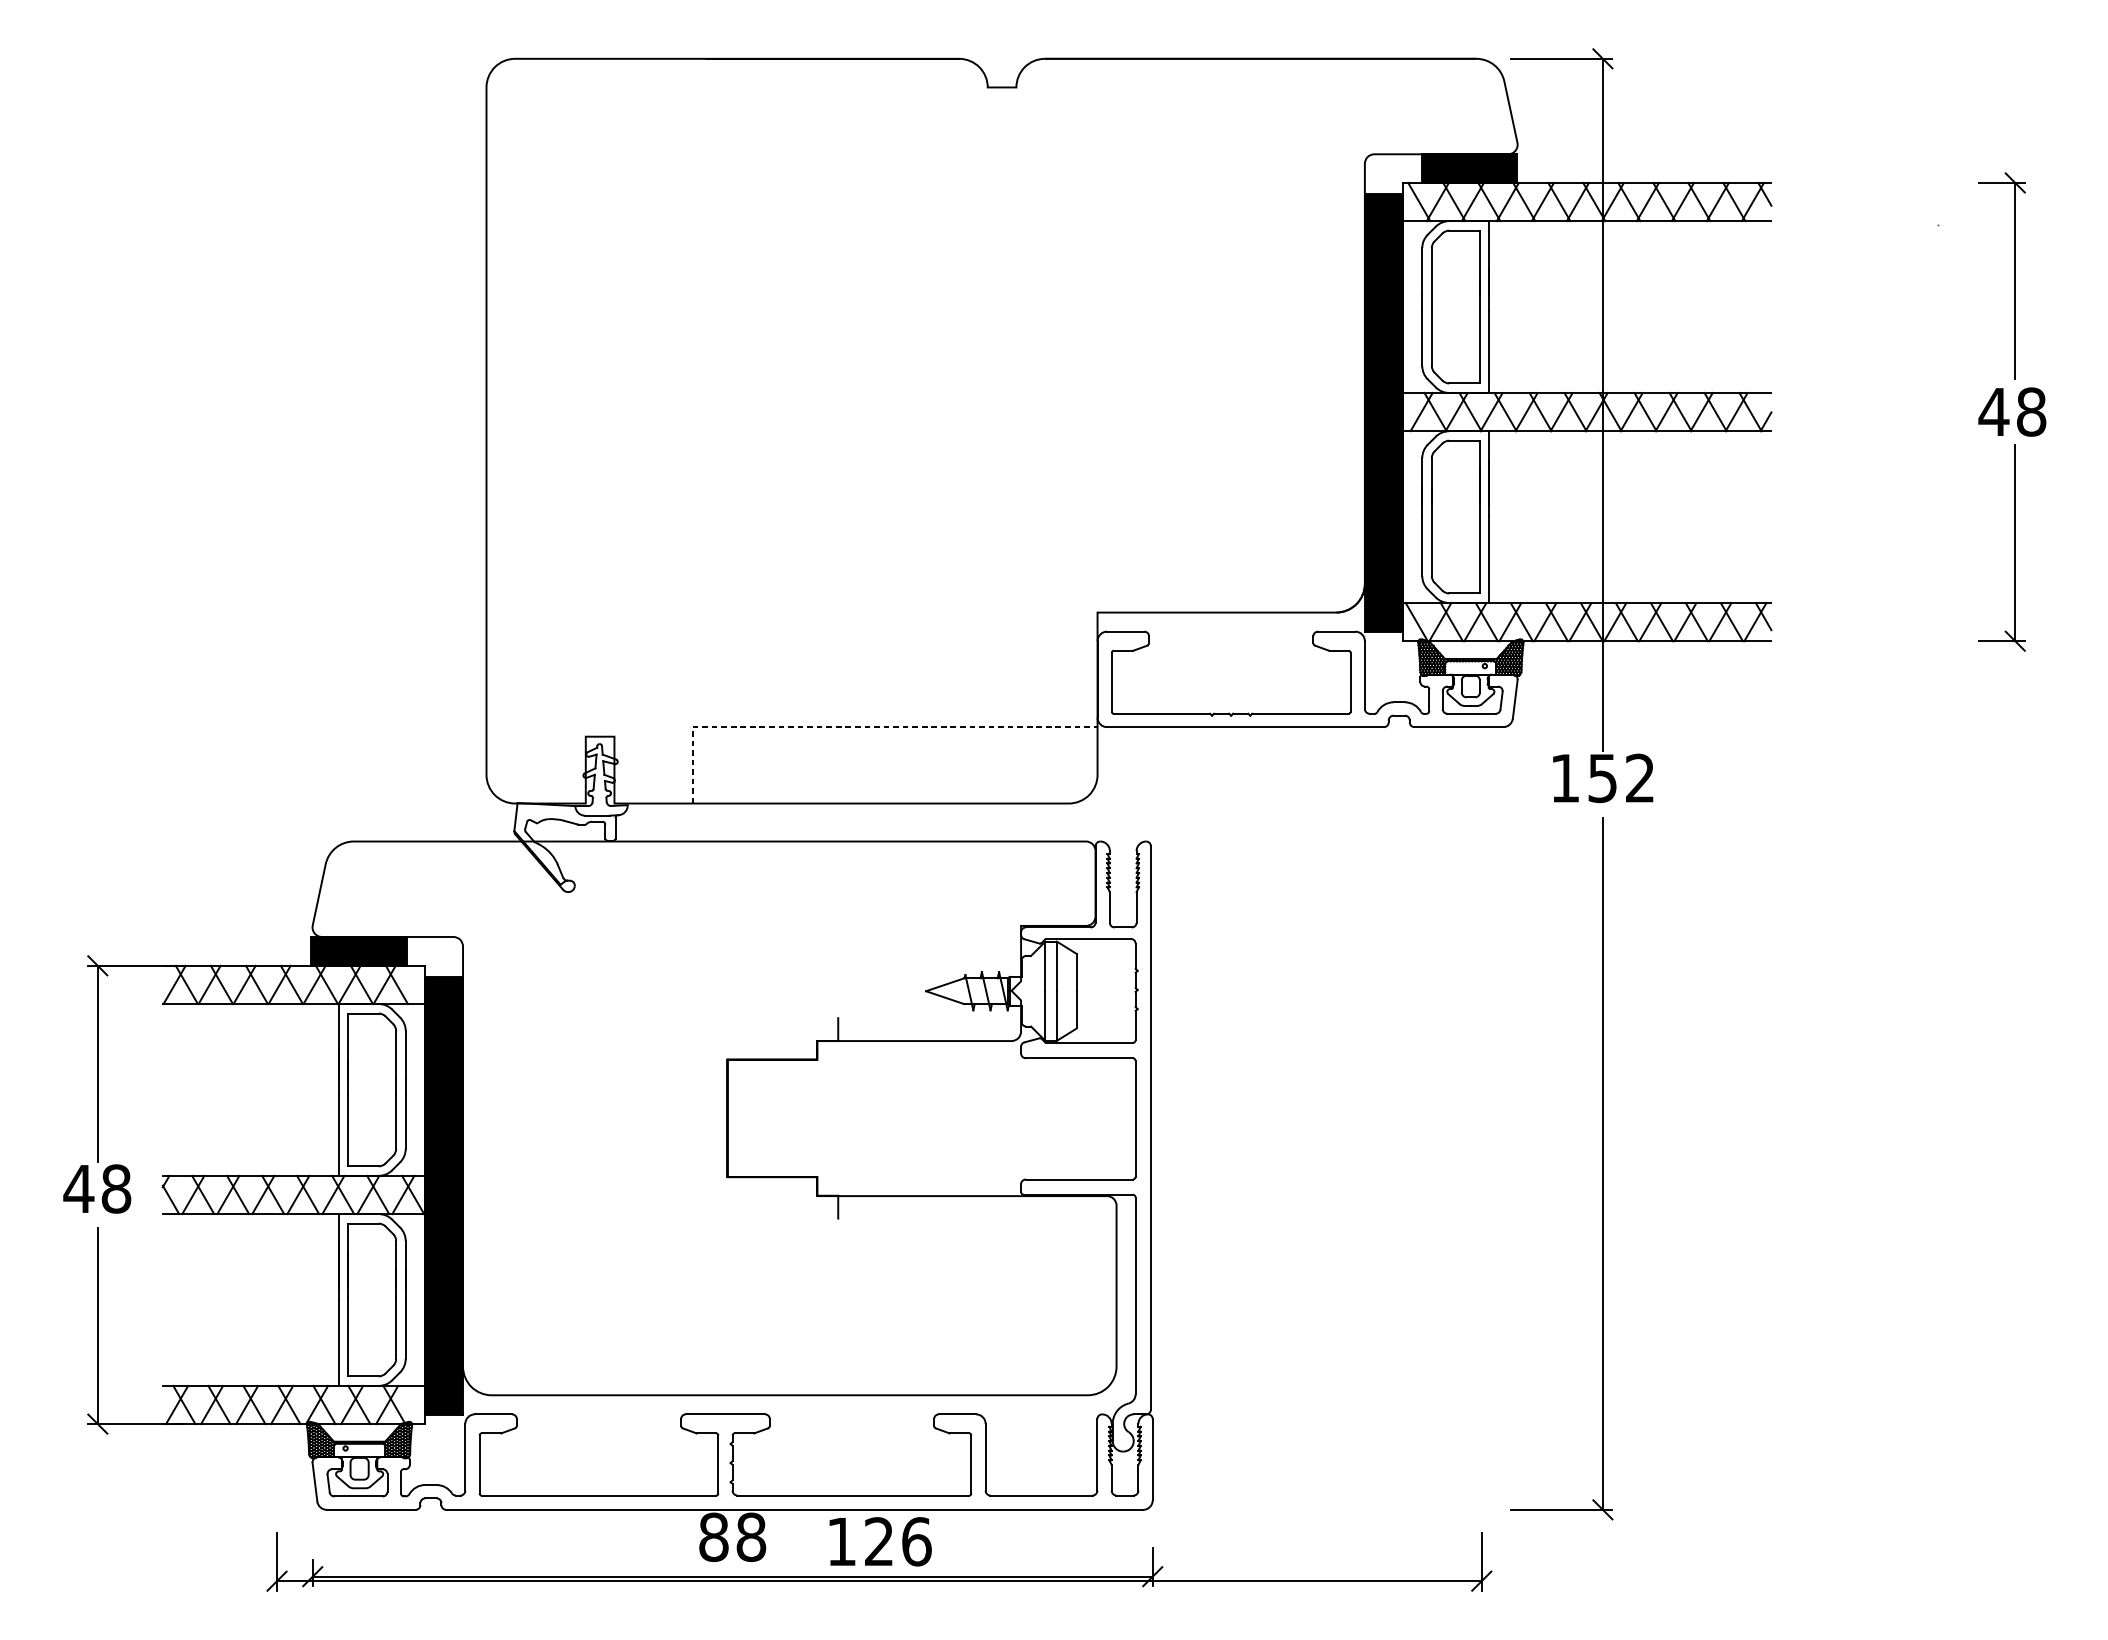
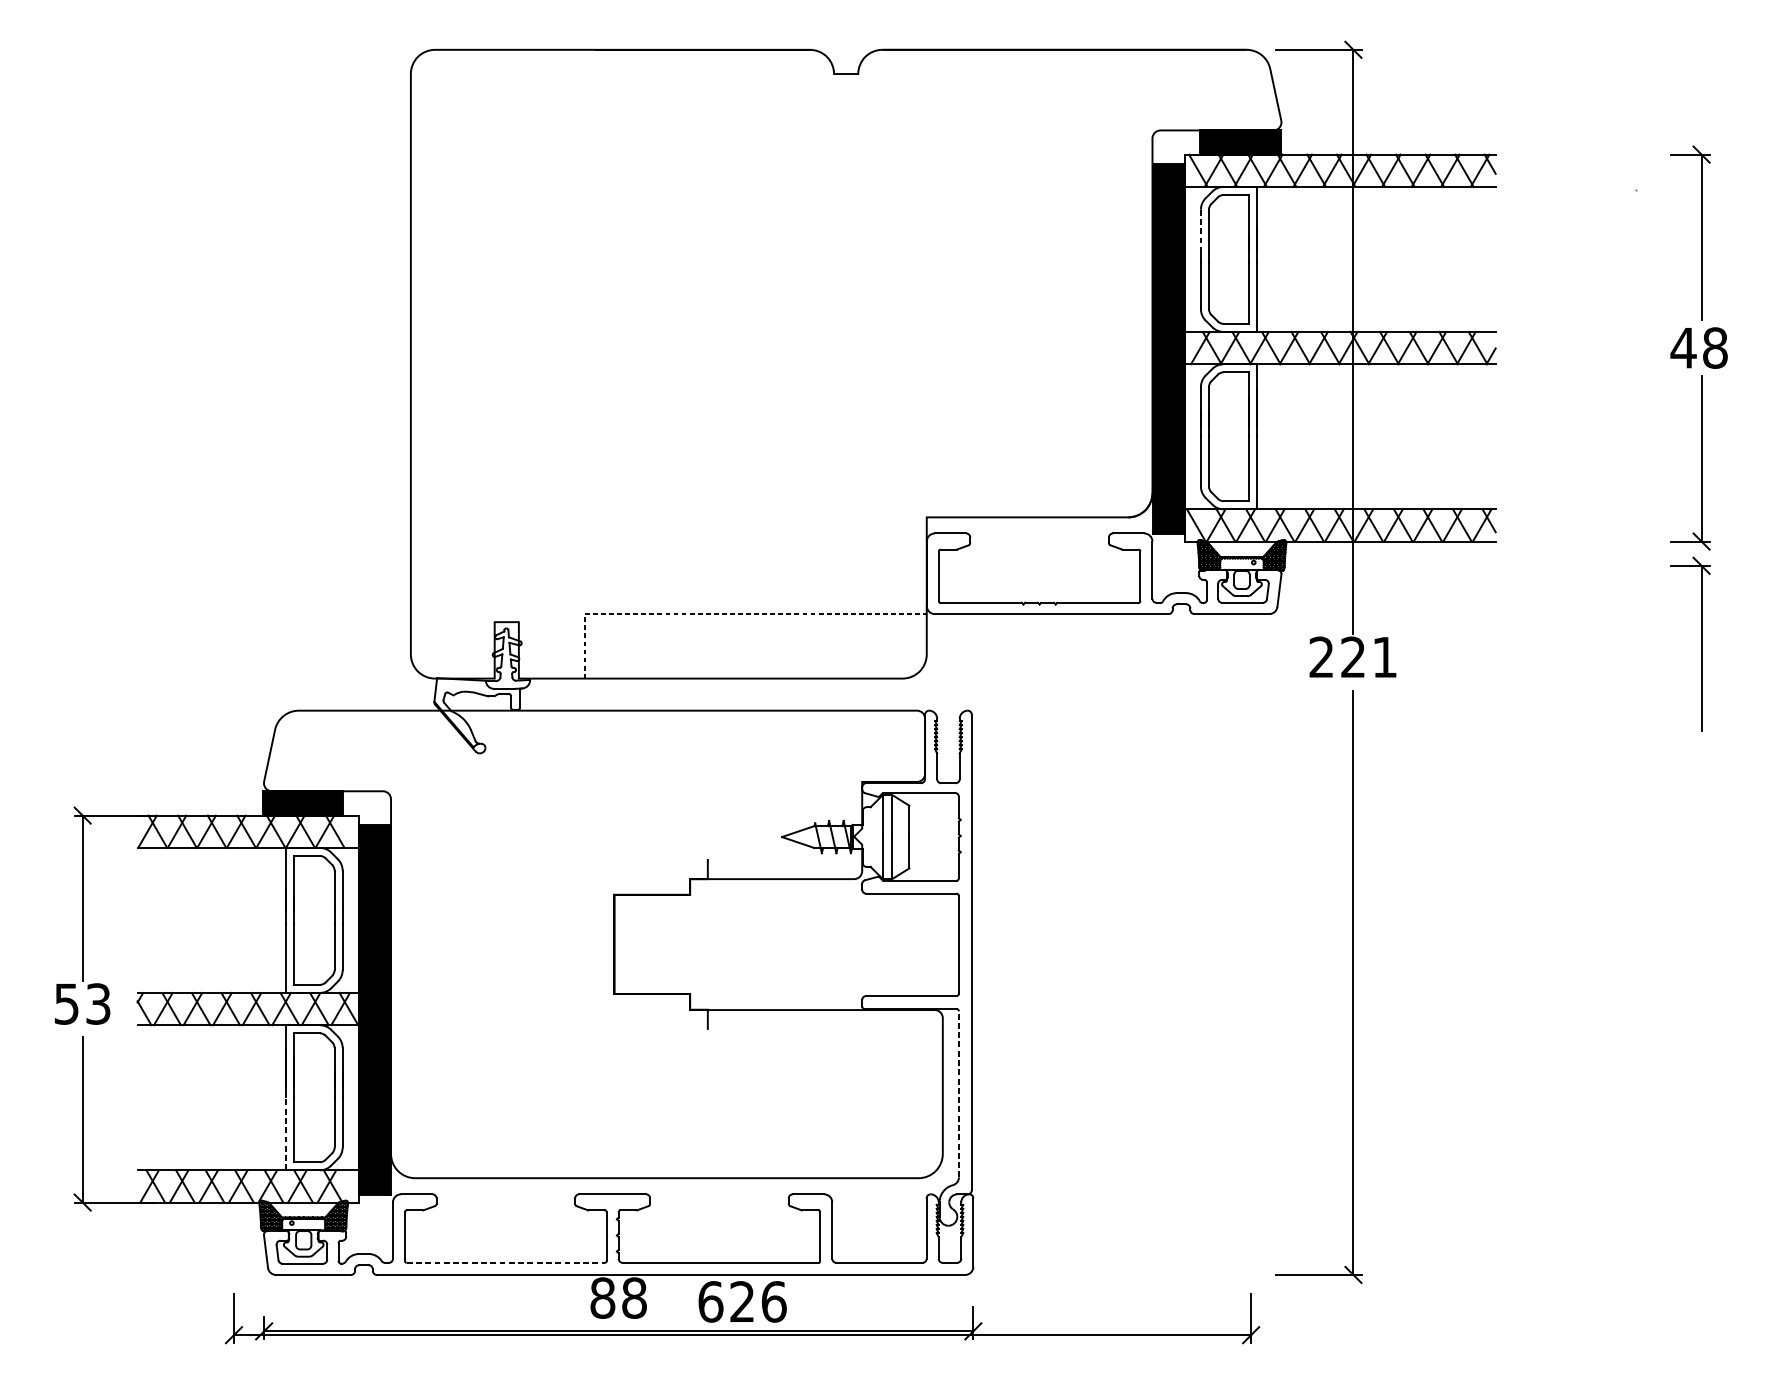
line: (1422, 272) -> (1201, 230), solid -> dashed
part: (2014, 762) -> (1700, 643), added
text: (1602, 778) -> (1353, 657), 152 -> 221
text: (97, 1188) -> (82, 1003), 48 -> 53
line: (1135, 1295) -> (958, 1093), solid -> dashed
line: (338, 1341) -> (285, 1132), solid -> dashed
line: (599, 1495) -> (506, 1262), solid -> dashed
text: (841, 1541) -> (710, 1301), 126 -> 626

